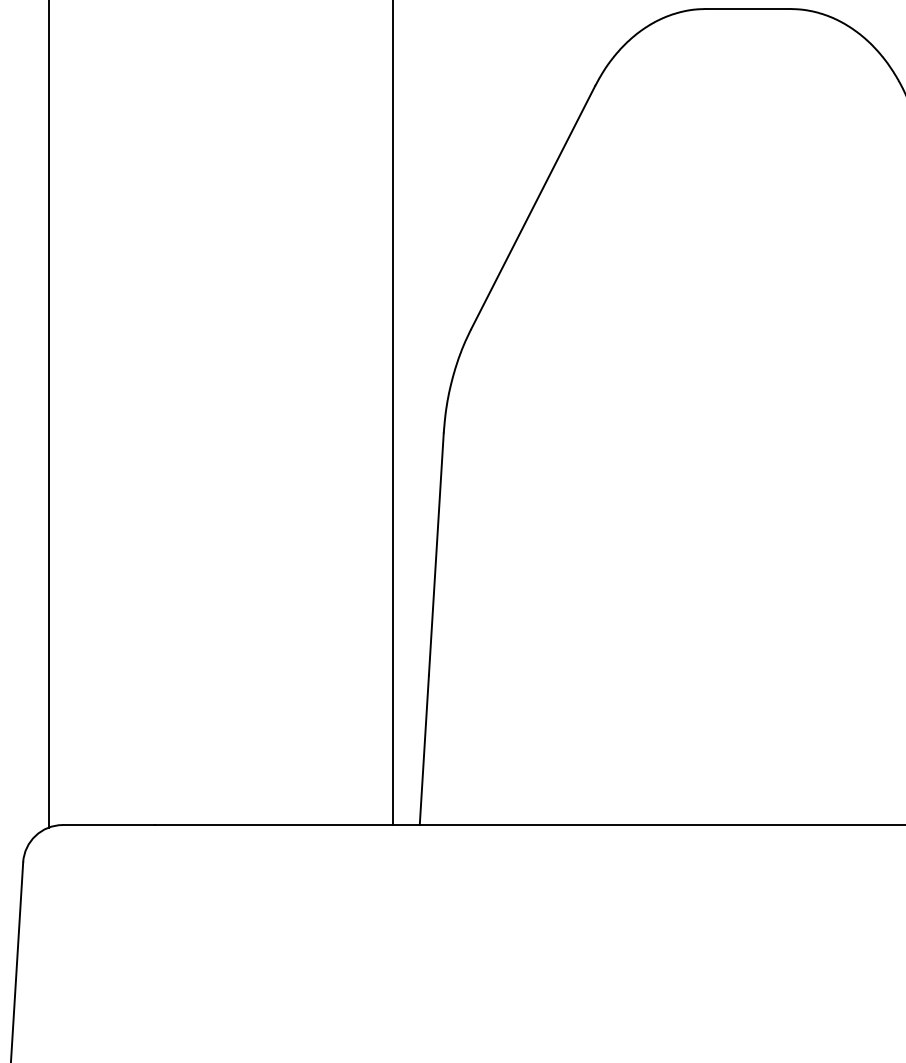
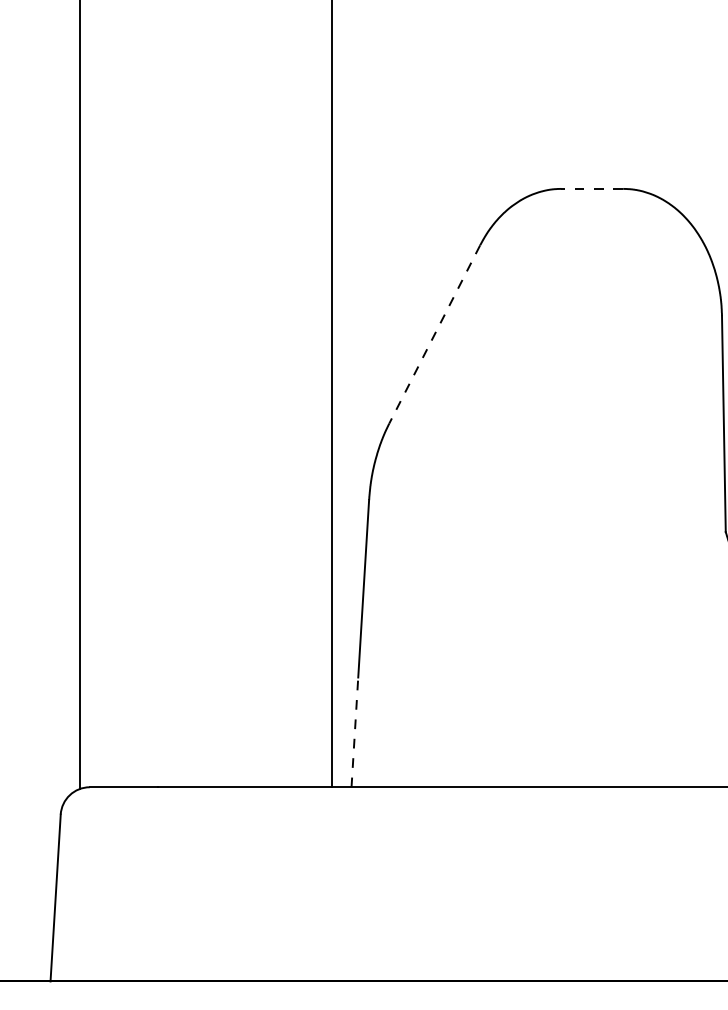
line: (748, 8) -> (592, 188), solid -> dashed
line: (532, 207) -> (434, 334), solid -> dashed
line: (423, 750) -> (354, 732), solid -> dashed

